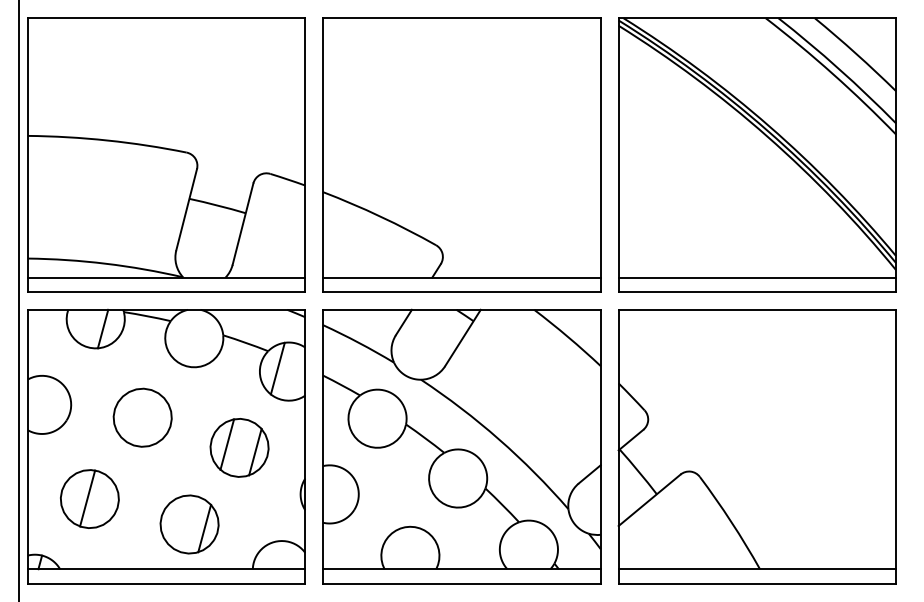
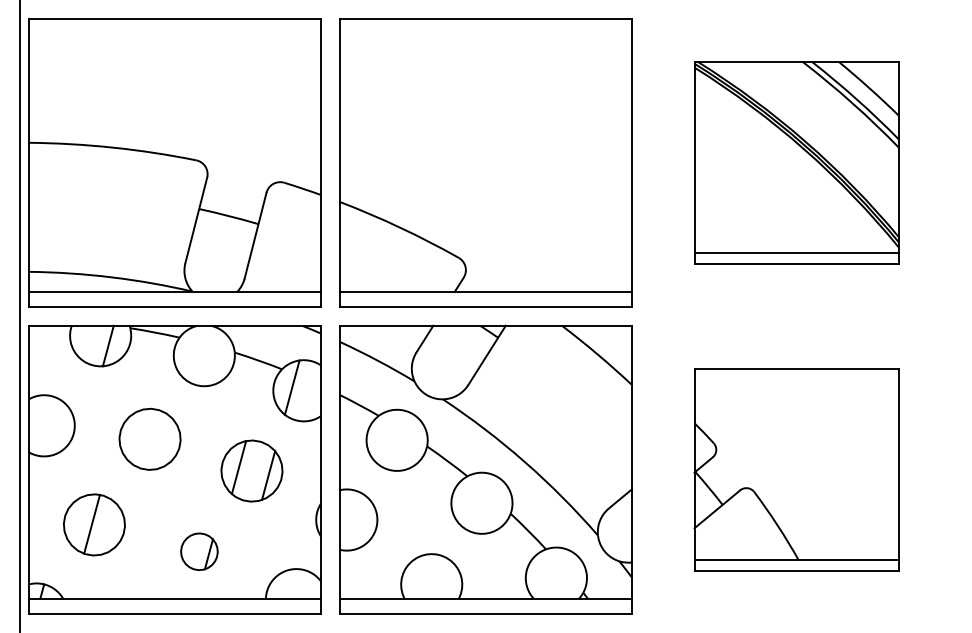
part: (757, 154) -> (796, 162), size x0.7
part: (757, 446) -> (796, 469), size x0.7
part: (189, 524) -> (199, 551), size x0.6

